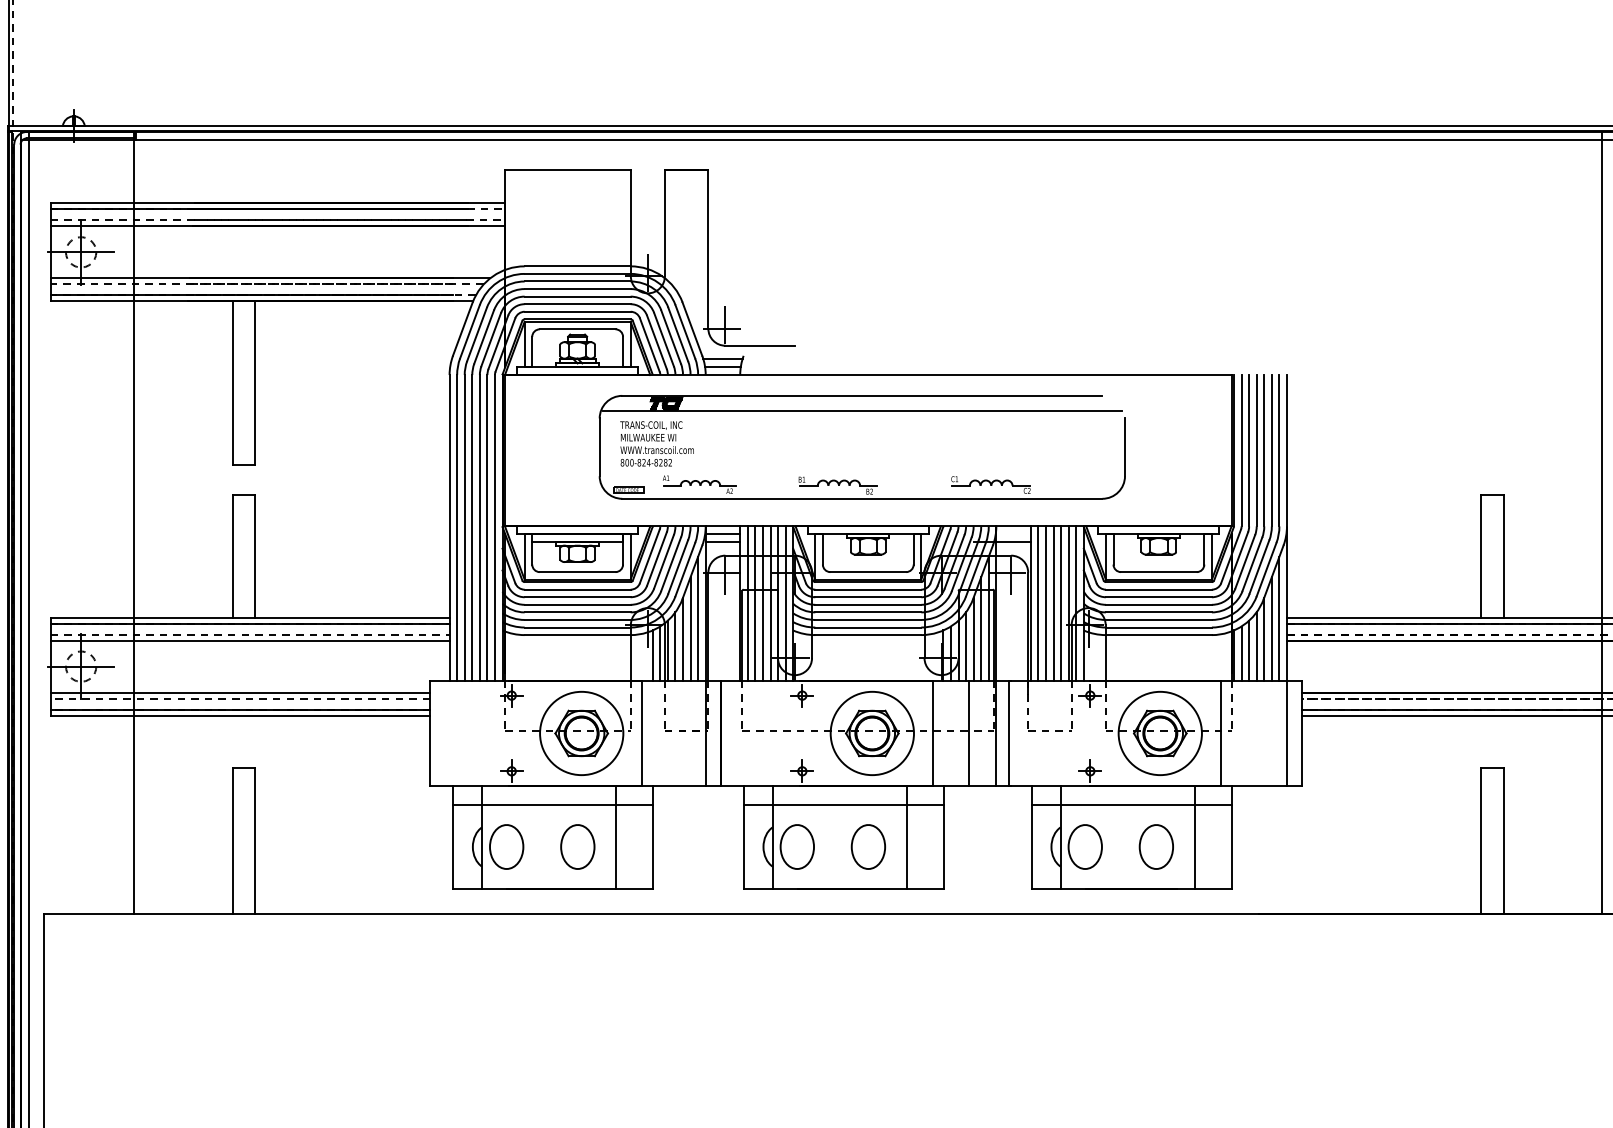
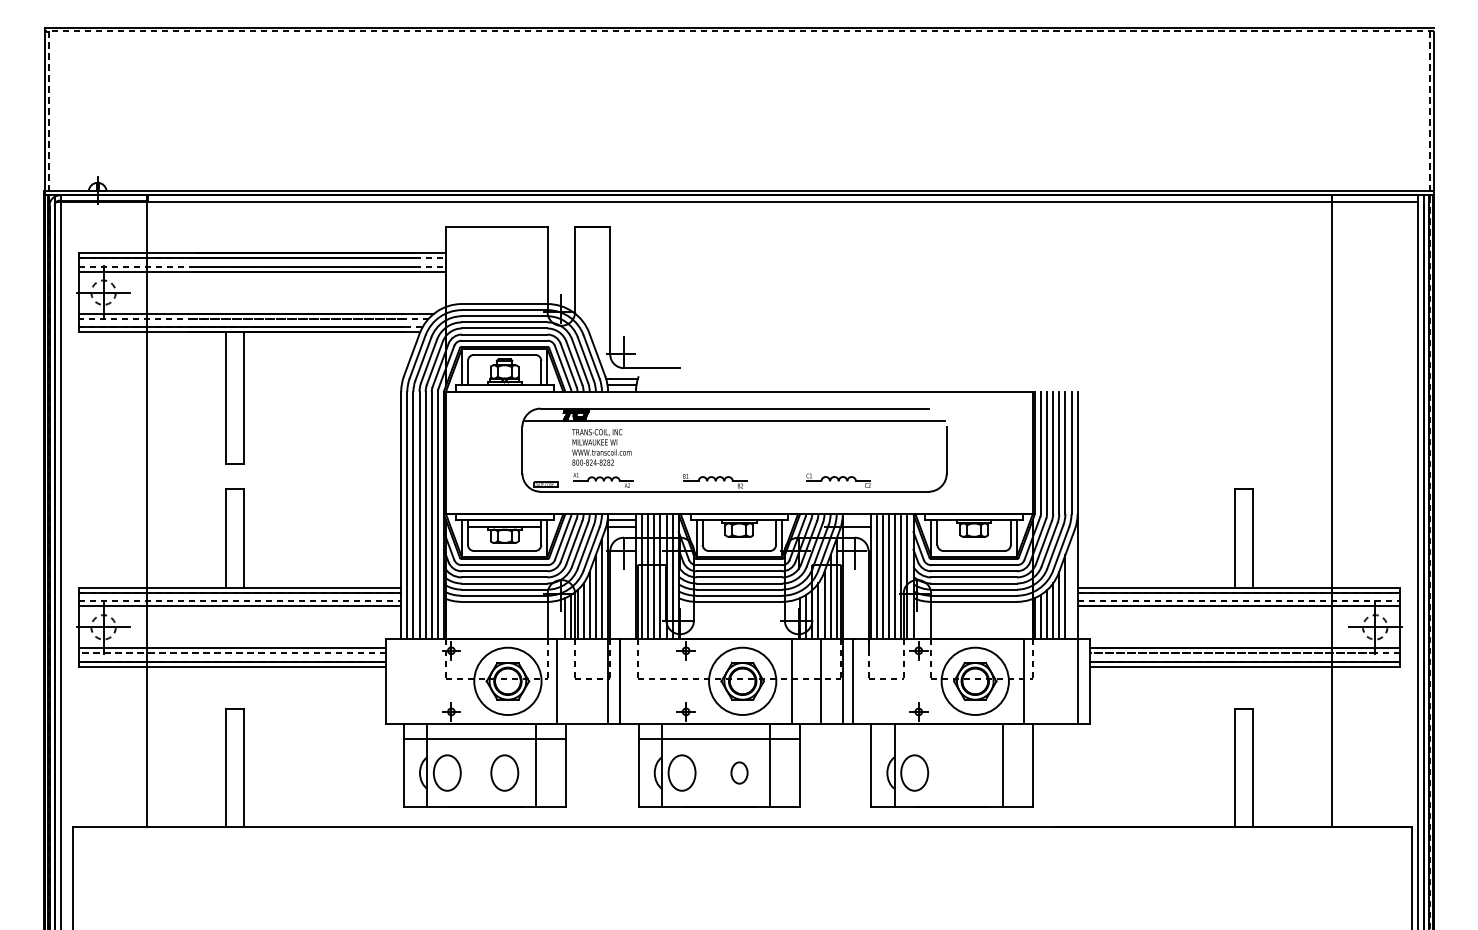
text: (656, 443) -> (601, 447), moved
line: (1279, 618) -> (1071, 588), removed
line: (1130, 805) -> (951, 739), removed
part: (868, 846) -> (739, 772), size x0.6
part: (1155, 846) -> (971, 772), removed

